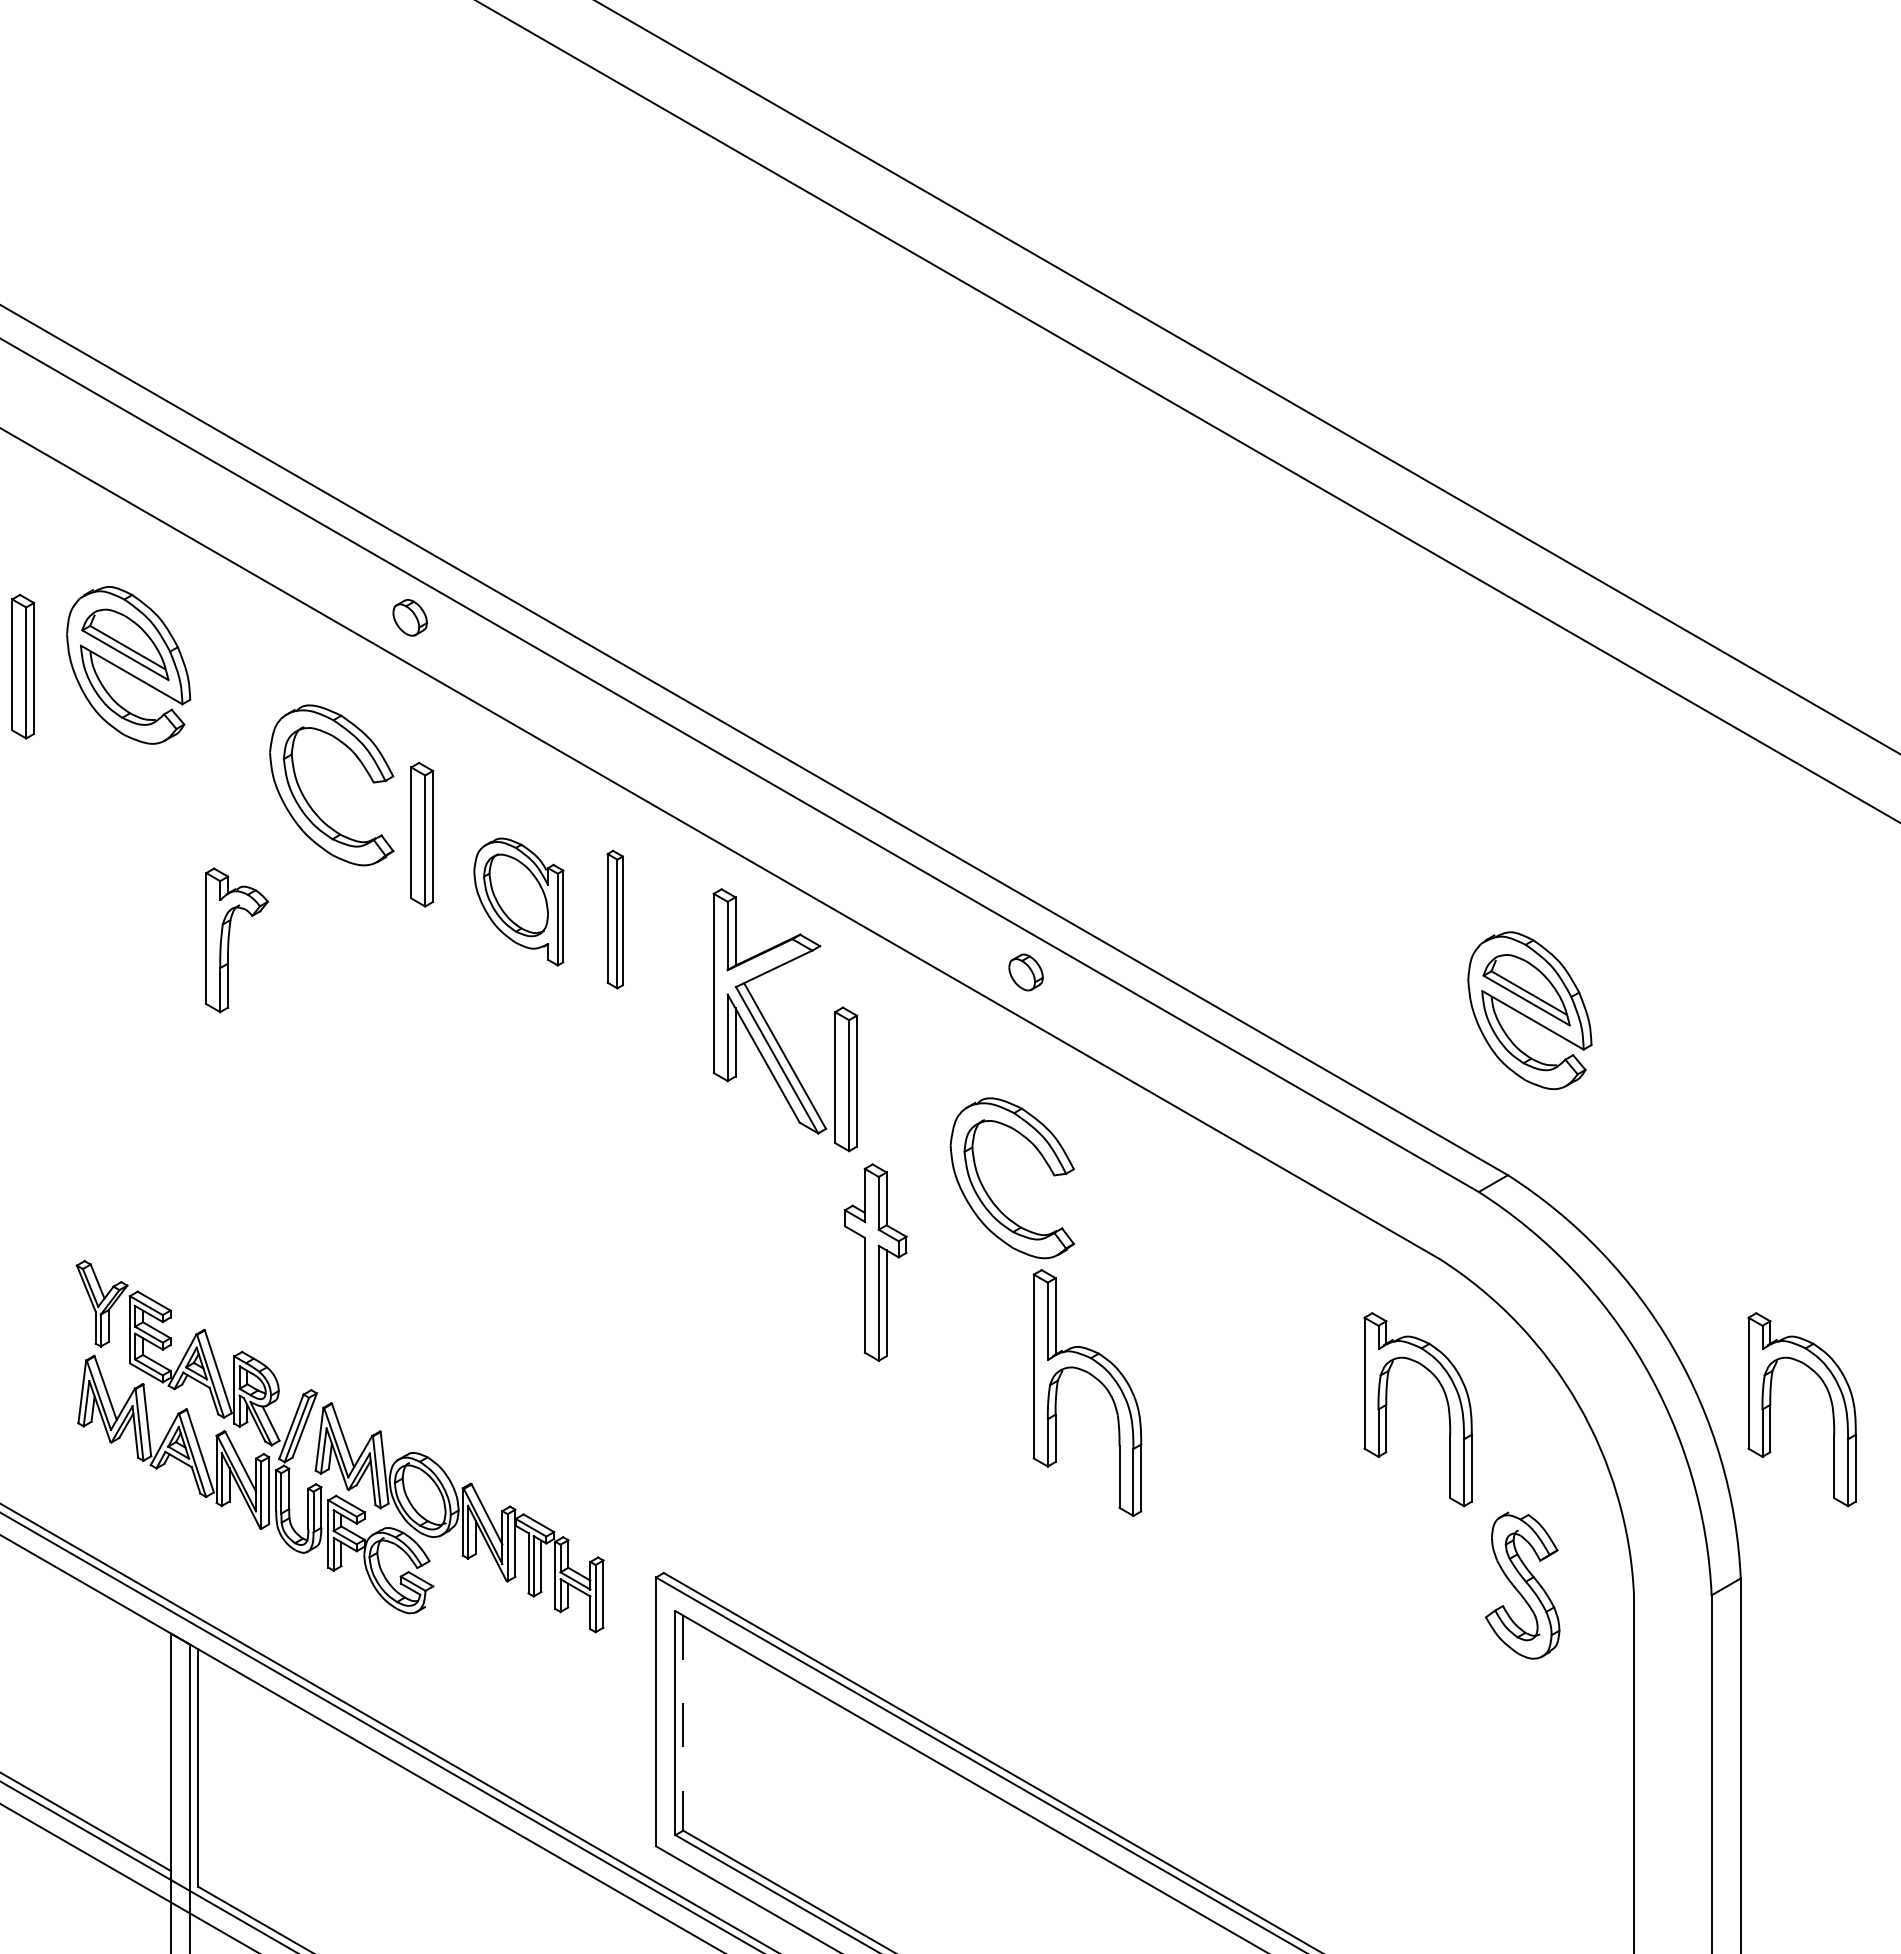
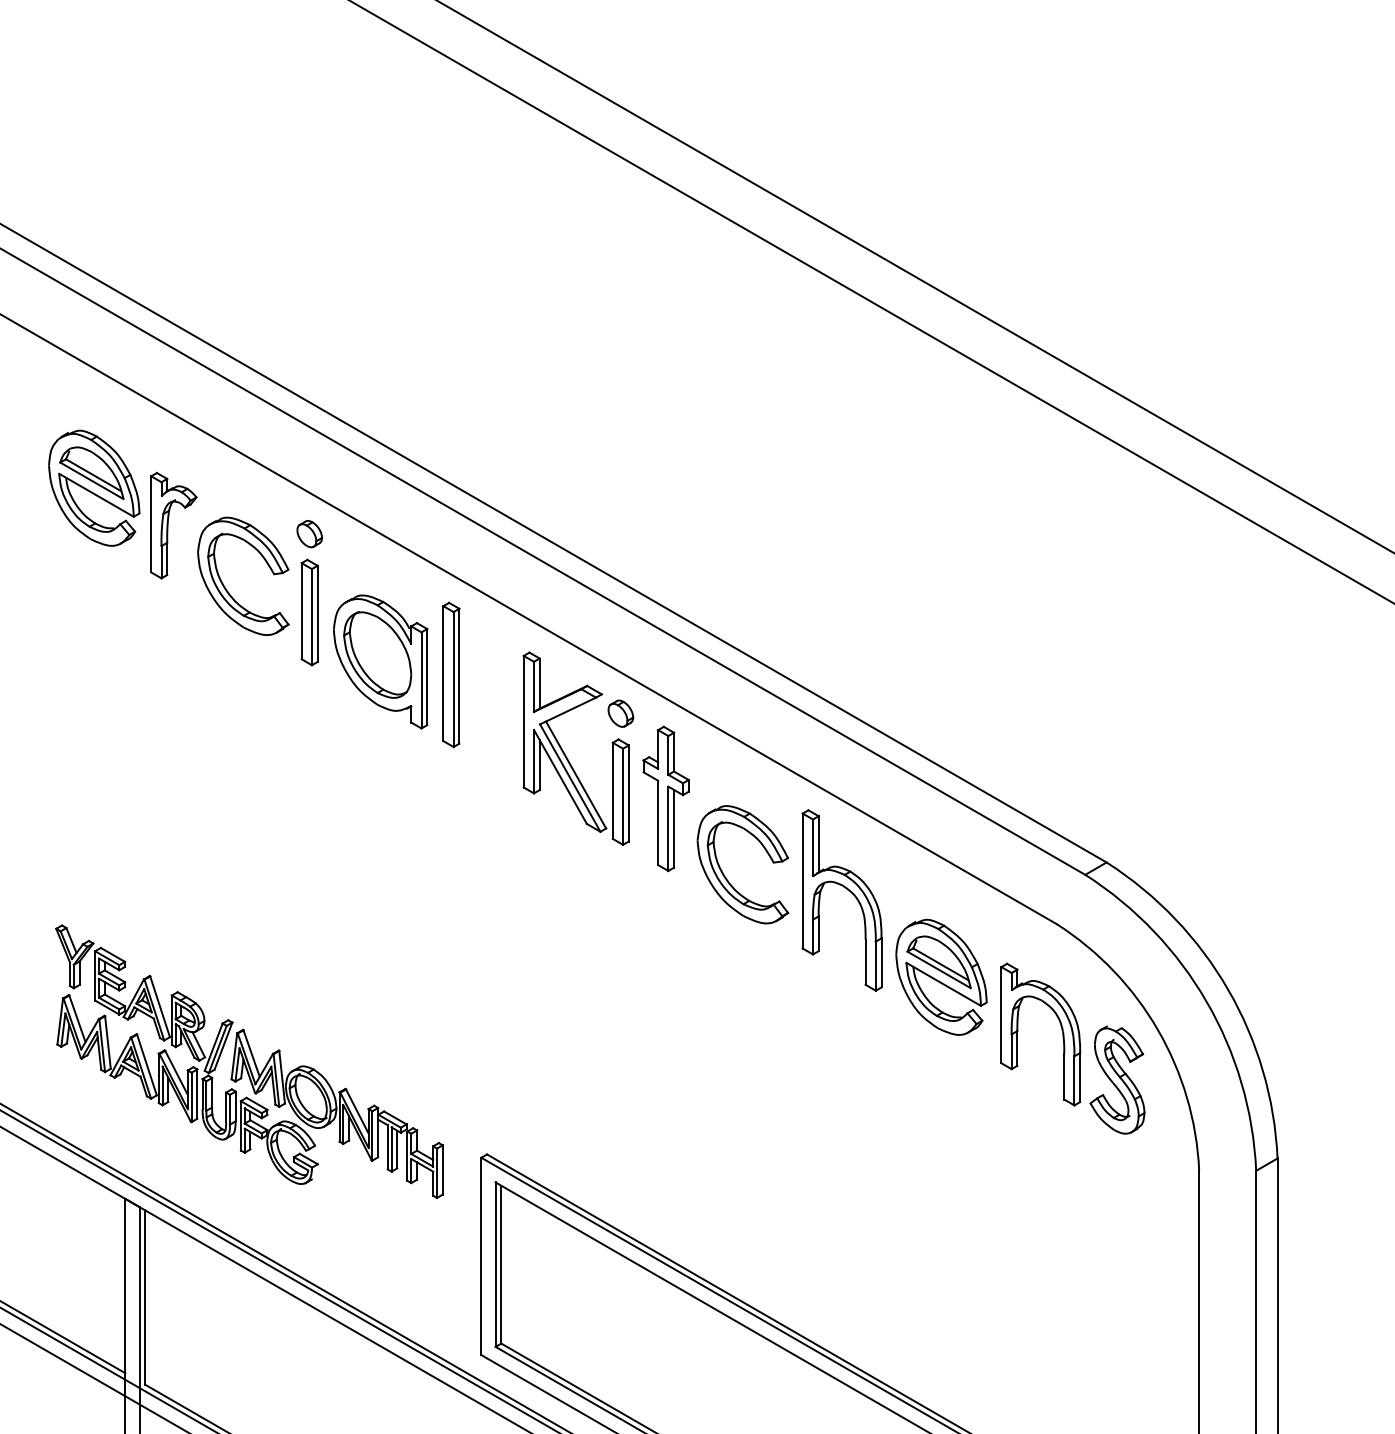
part: (409, 617) -> (309, 533), moved
part: (23, 666) -> (17, 489), removed
part: (518, 901) -> (380, 661), size x1.43
part: (615, 919) -> (451, 674), size x1.43
part: (229, 940) -> (168, 525), moved
part: (1025, 972) -> (620, 713), moved
part: (1529, 1010) -> (941, 977), moved
part: (875, 1262) -> (665, 798), moved
part: (1095, 1379) -> (847, 890), moved
part: (1830, 1402) -> (1343, 1029), removed
part: (1522, 1585) -> (1117, 1079), moved
line: (683, 1723) -> (501, 1264), dashed -> solid

